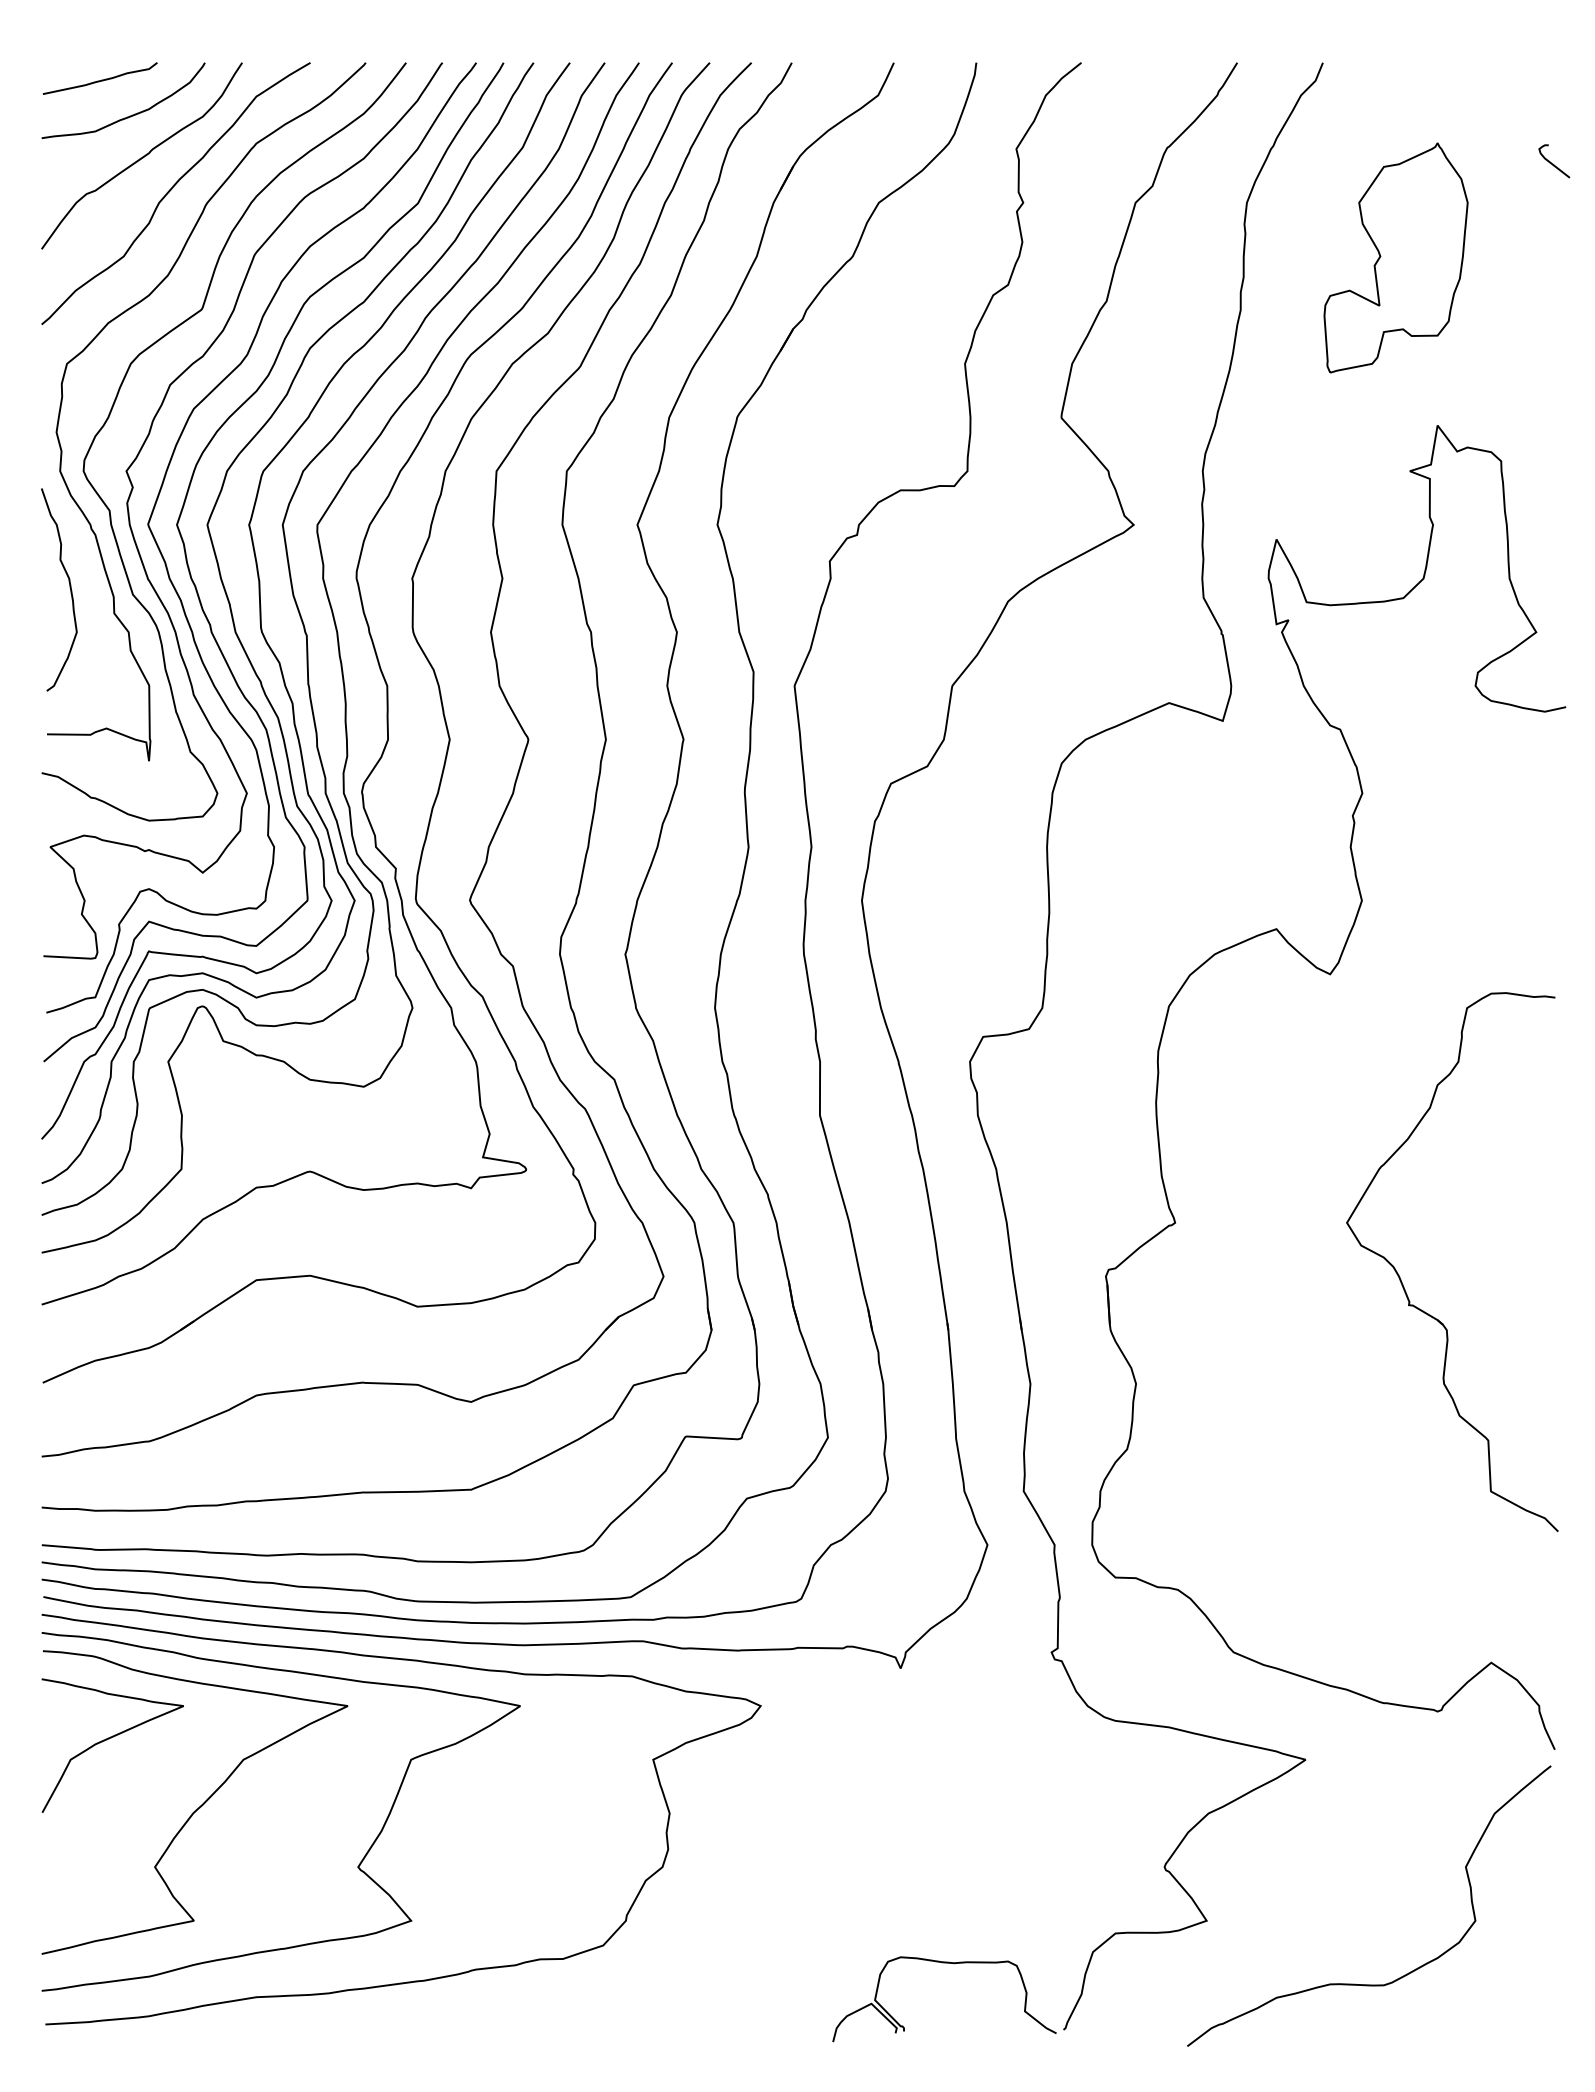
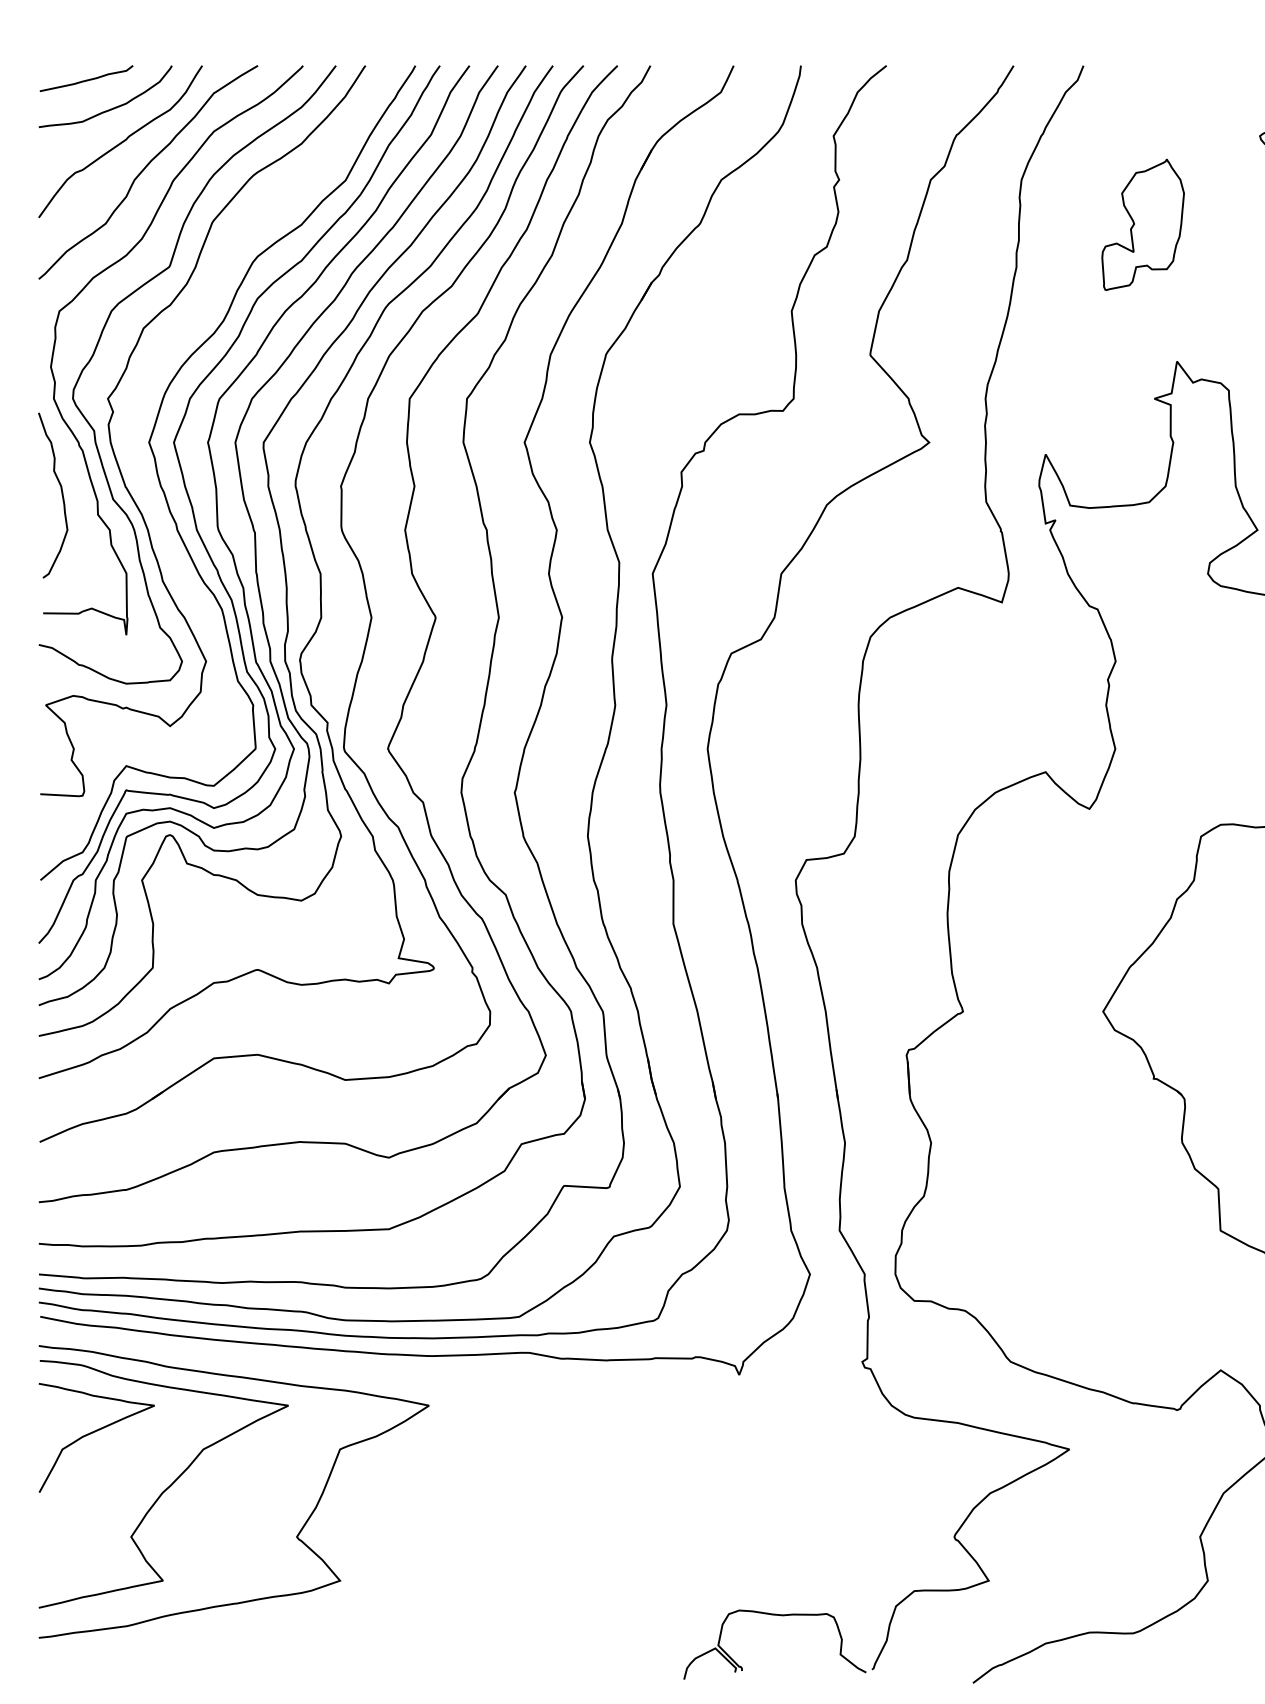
part: (1395, 257) -> (1142, 224), size x0.7
curve: (166, 562) -> (140, 473), removed
curve: (420, 1662) -> (347, 1370), removed

